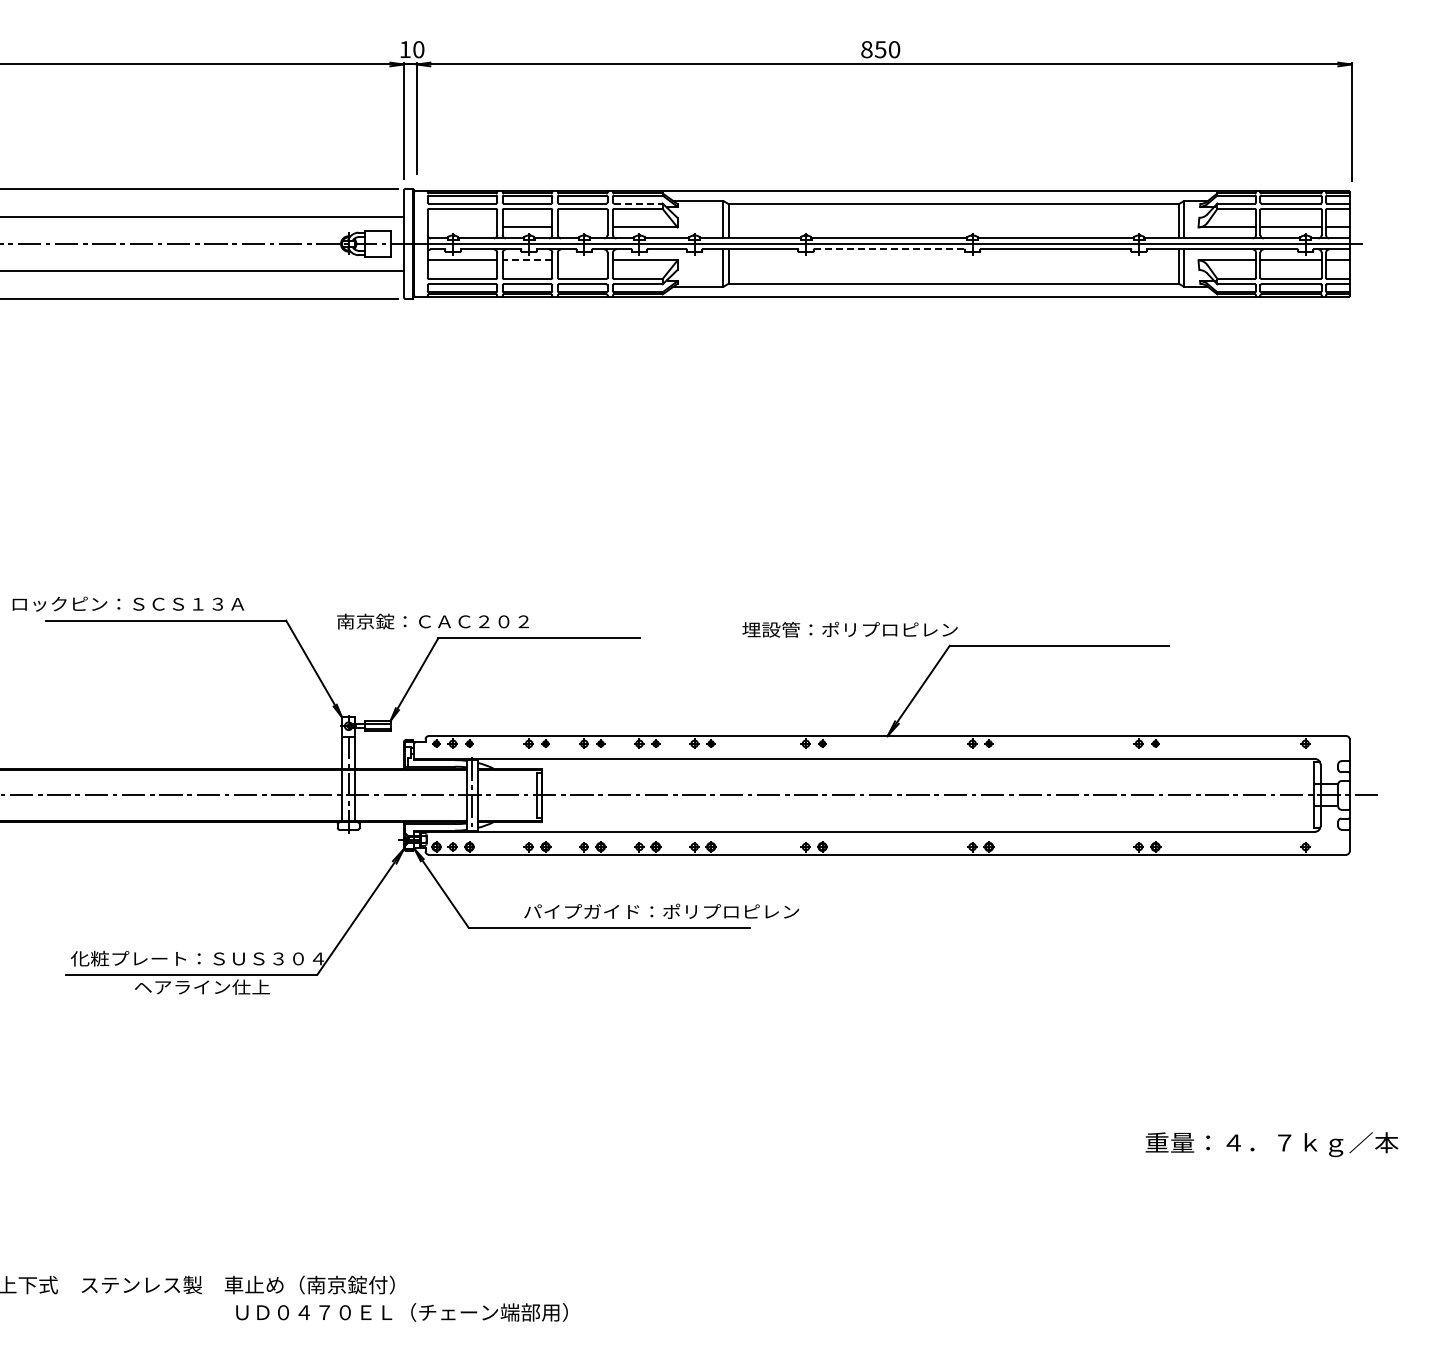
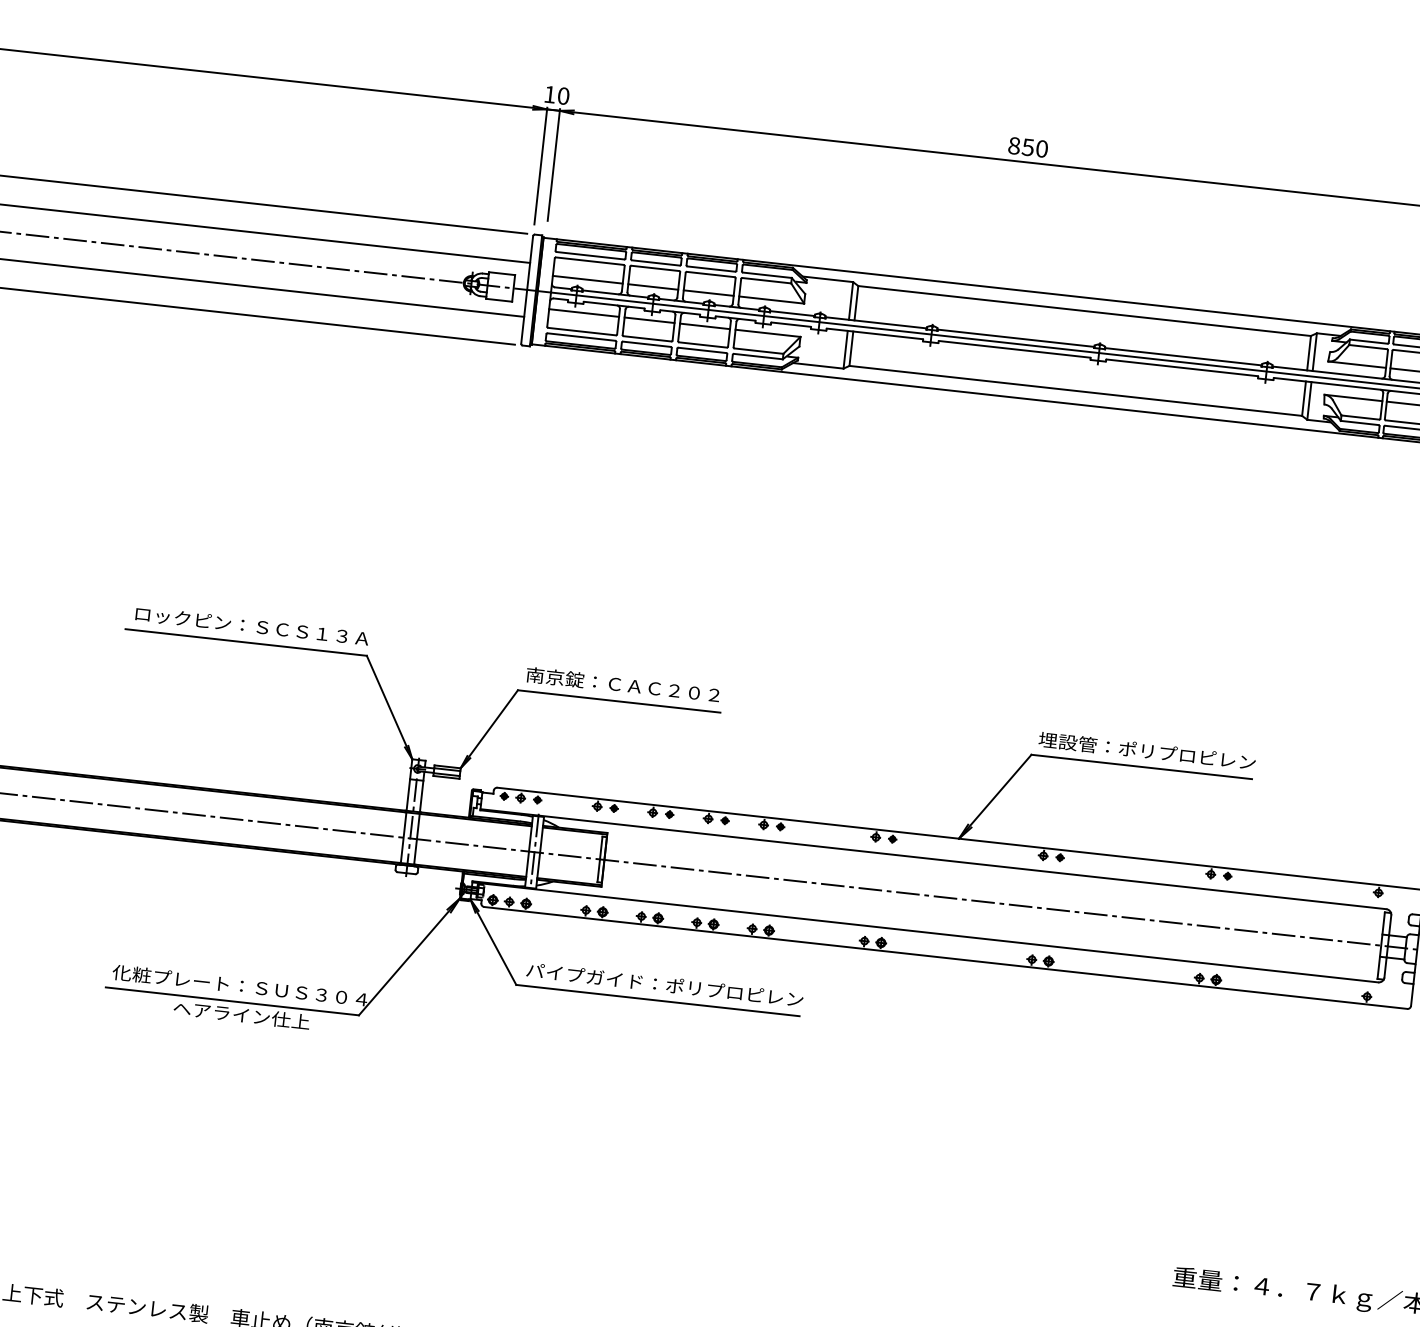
line: (638, 203) -> (767, 275), dashed -> solid
line: (462, 227) -> (587, 279), added
line: (582, 227) -> (708, 293), added
line: (889, 249) -> (1014, 349), dashed -> solid
line: (527, 260) -> (649, 320), dashed -> solid
line: (582, 260) -> (704, 326), added
text: (128, 603) -> (252, 625), moved
text: (432, 621) -> (622, 684), moved
text: (849, 629) -> (1146, 750), moved
text: (661, 910) -> (664, 983), moved

